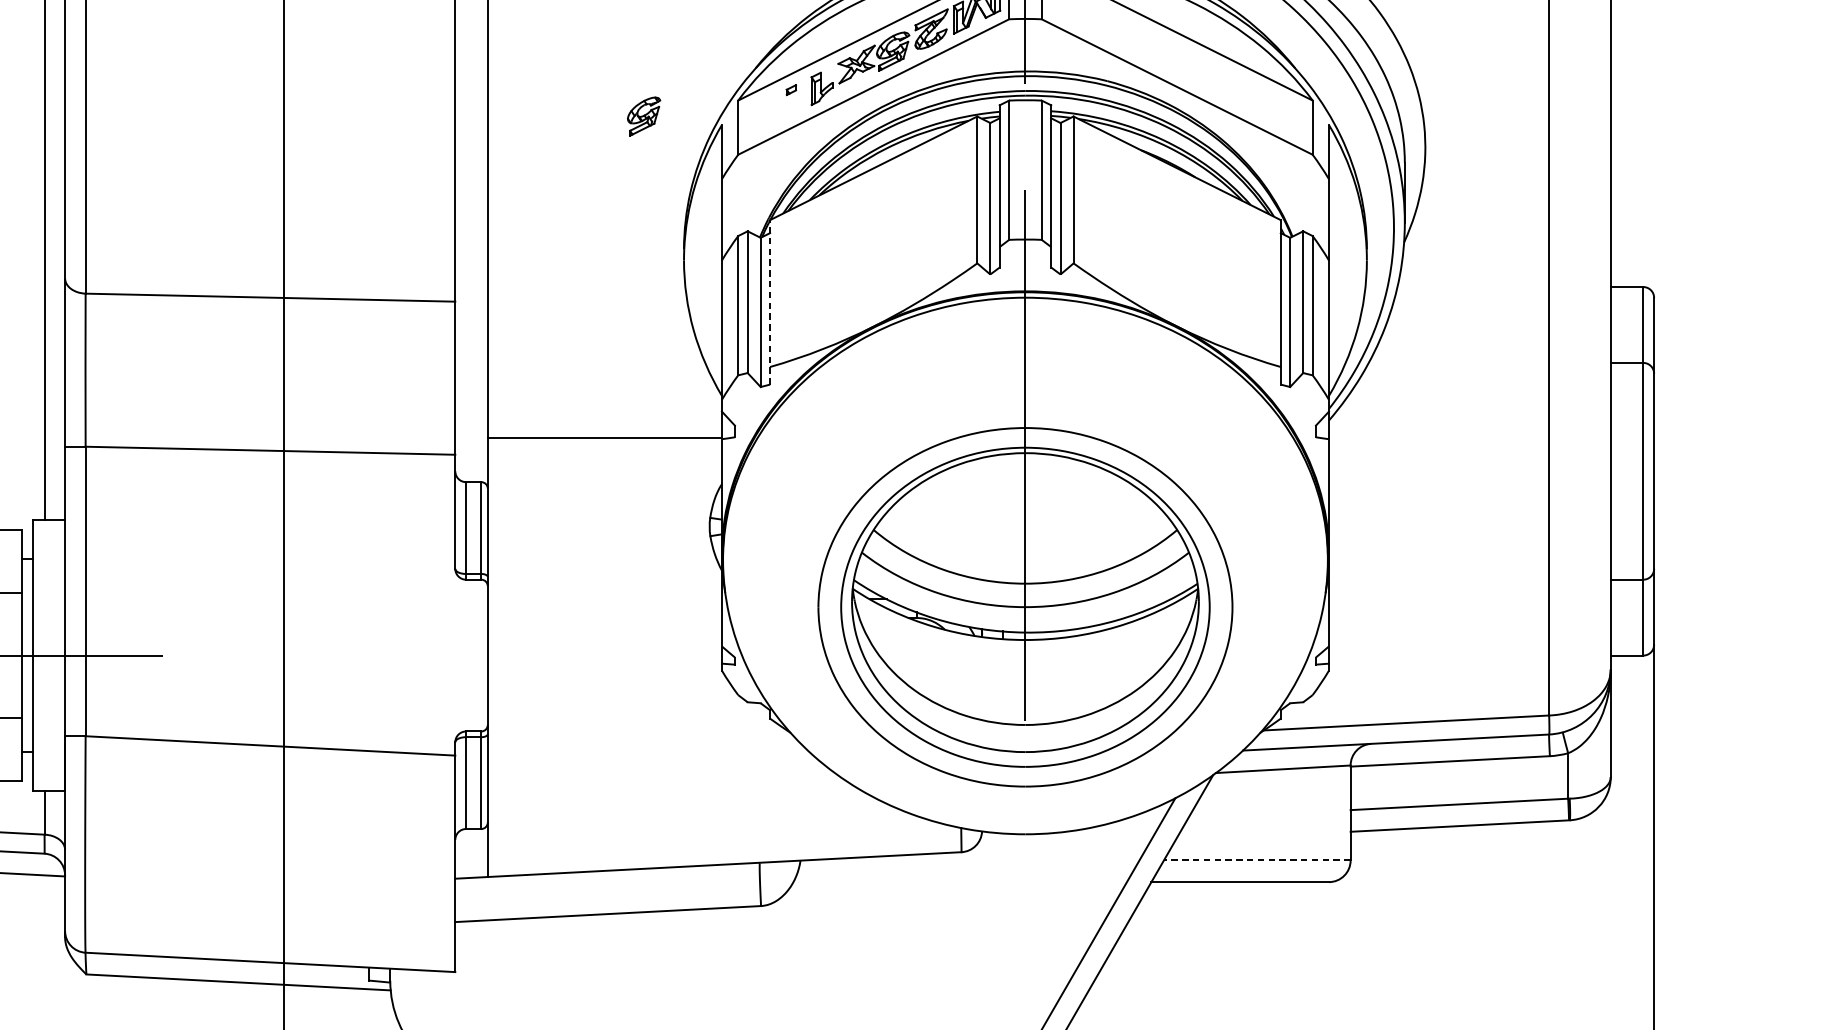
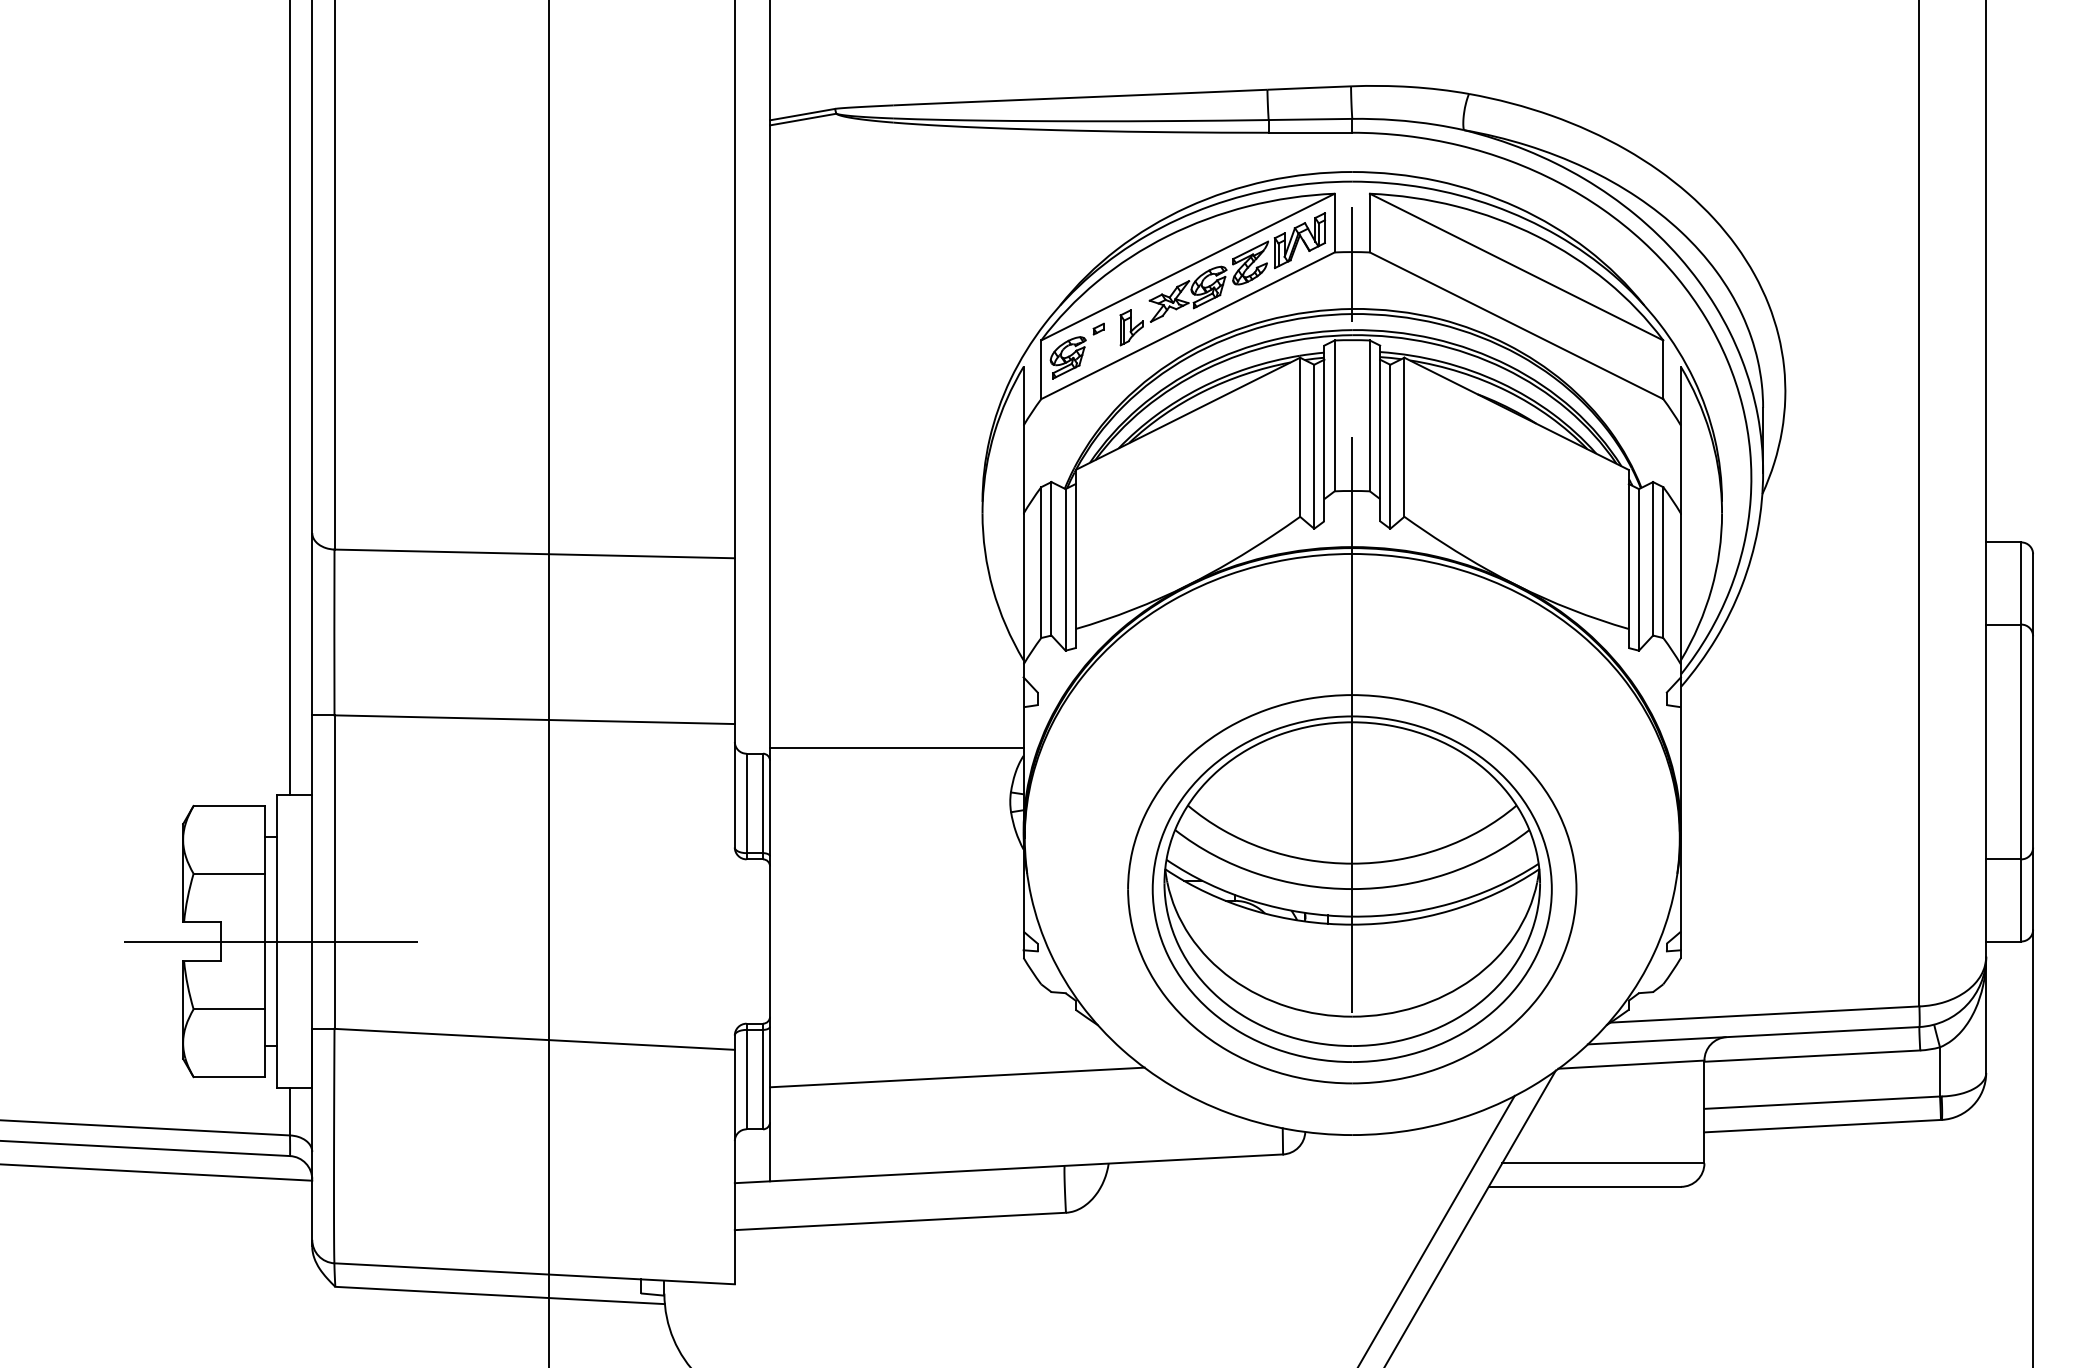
part: (643, 116) -> (1067, 357), moved
line: (769, 301) -> (1075, 558), dashed -> solid
line: (604, 438) -> (896, 748), moved
line: (660, 781) -> (957, 1077), added
line: (1256, 860) -> (1602, 1163), dashed -> solid

